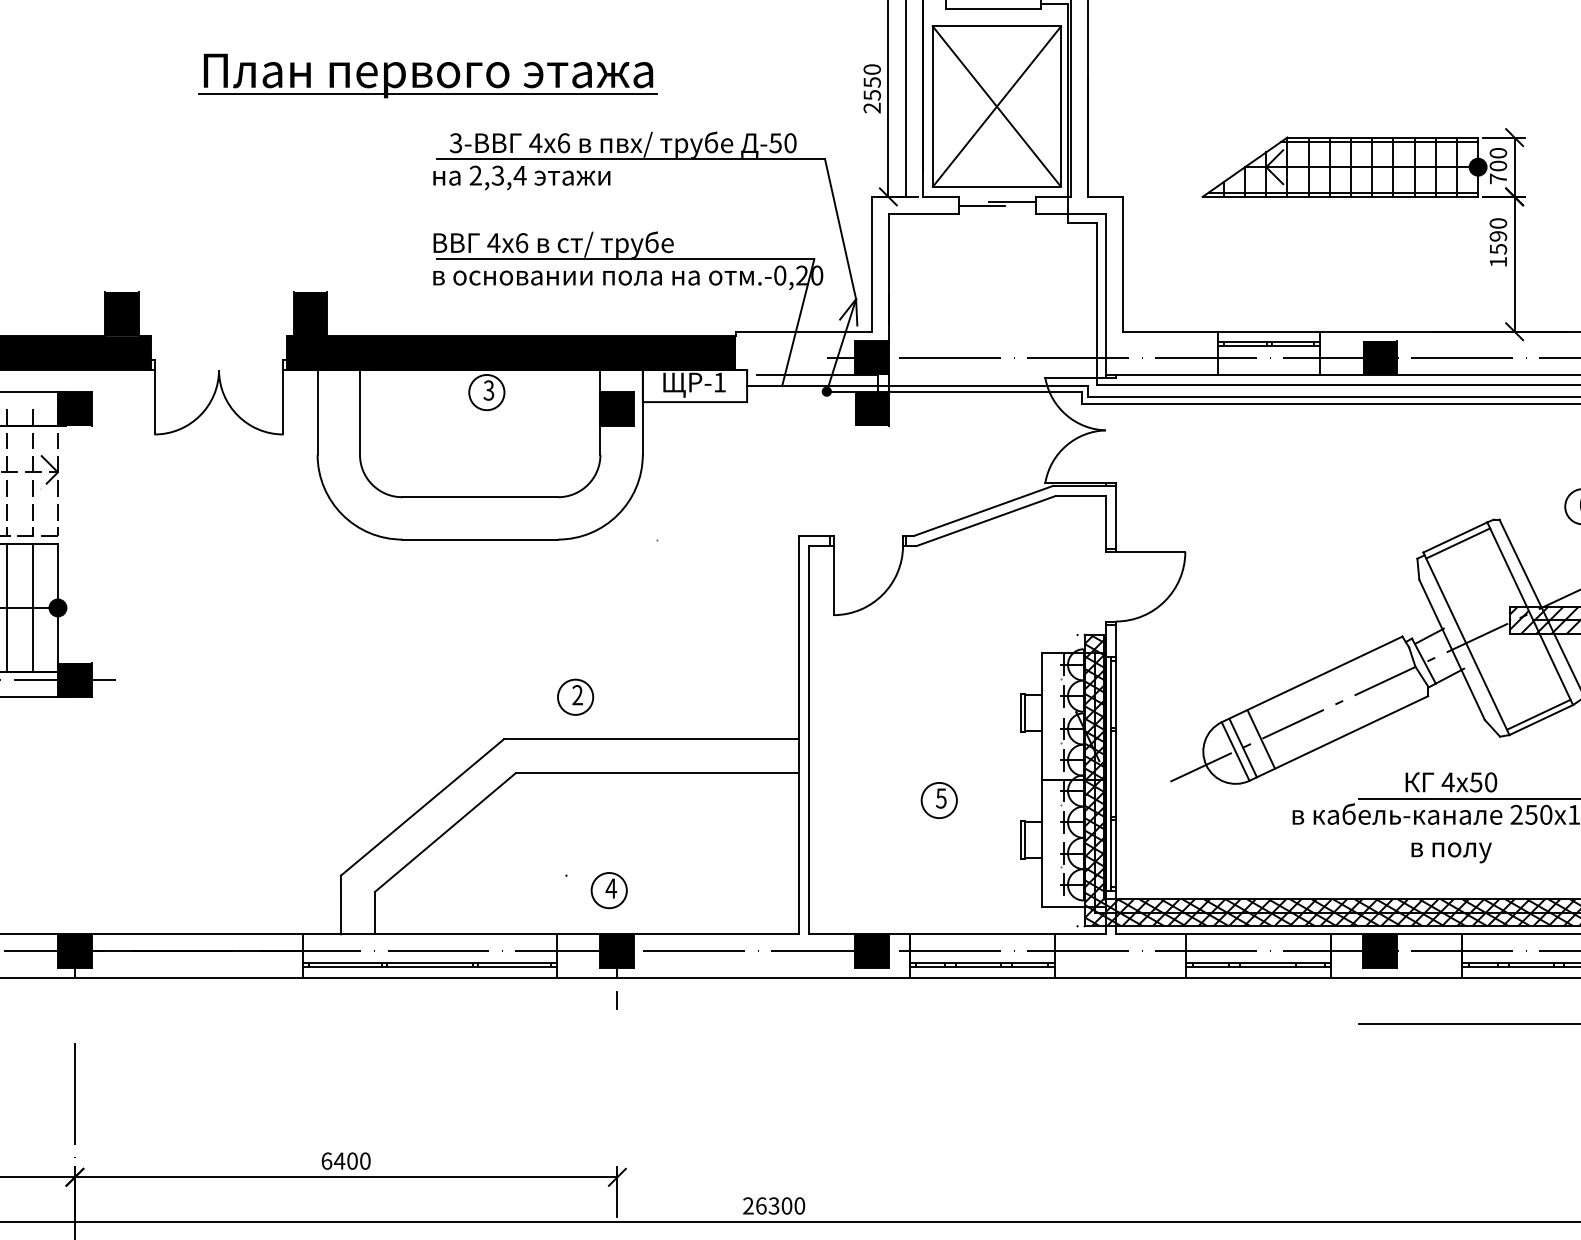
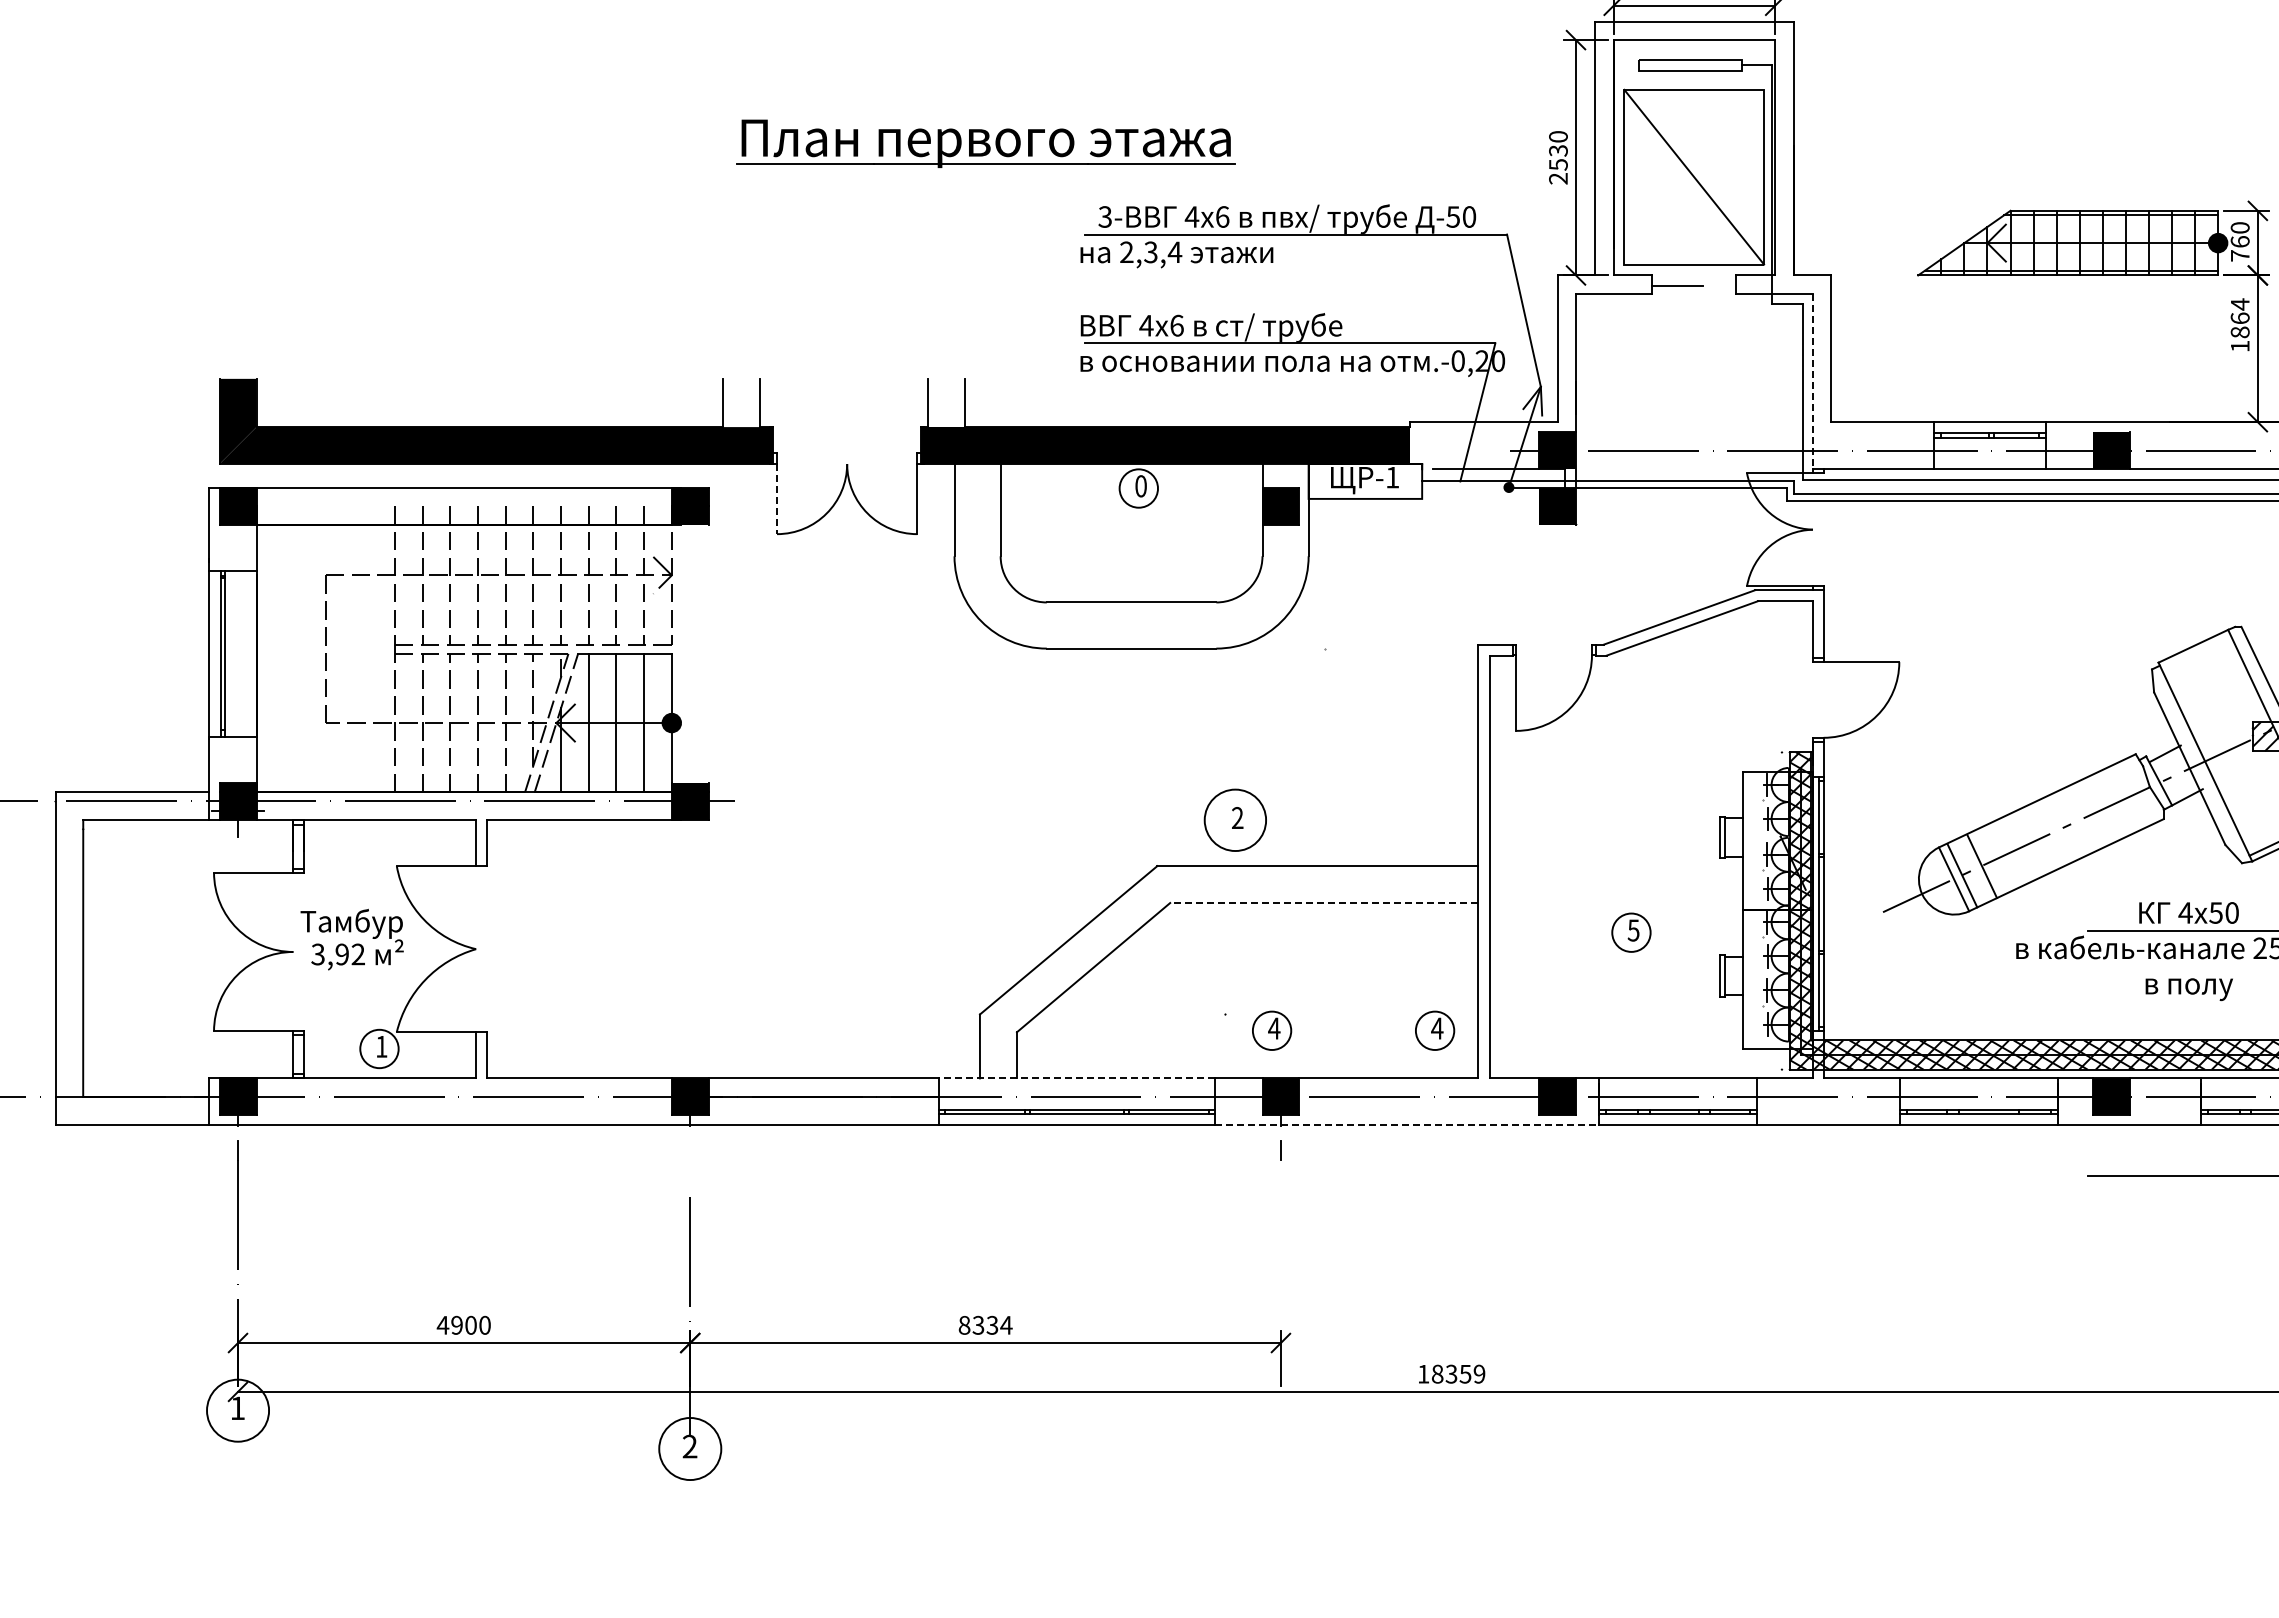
part: (427, 75) -> (985, 143), moved
text: (872, 82) -> (1558, 150), 2550 -> 2530
line: (997, 106) -> (1694, 176), removed
text: (1497, 165) -> (2239, 241), 700 -> 760
line: (1011, 201) -> (1710, 280), removed
text: (1497, 236) -> (2239, 318), 1590 -> 1864
line: (1105, 294) -> (1812, 381), solid -> dashed
fill: (121, 313) -> (740, 402), removed
fill: (310, 313) -> (946, 402), removed
text: (488, 390) -> (1140, 486), 3 -> 0
line: (155, 402) -> (777, 499), solid -> dashed
line: (1458, 543) -> (2196, 652), removed
circle: (575, 697) -> (1235, 820), size x1.6
line: (656, 773) -> (1323, 903), solid -> dashed
part: (759, 890) -> (1435, 1030), added
line: (429, 934) -> (1076, 1078), solid -> dashed
line: (733, 977) -> (1407, 1125), solid -> dashed
text: (346, 1160) -> (985, 1324), 6400 -> 8334
text: (774, 1205) -> (1451, 1373), 26300 -> 18359

